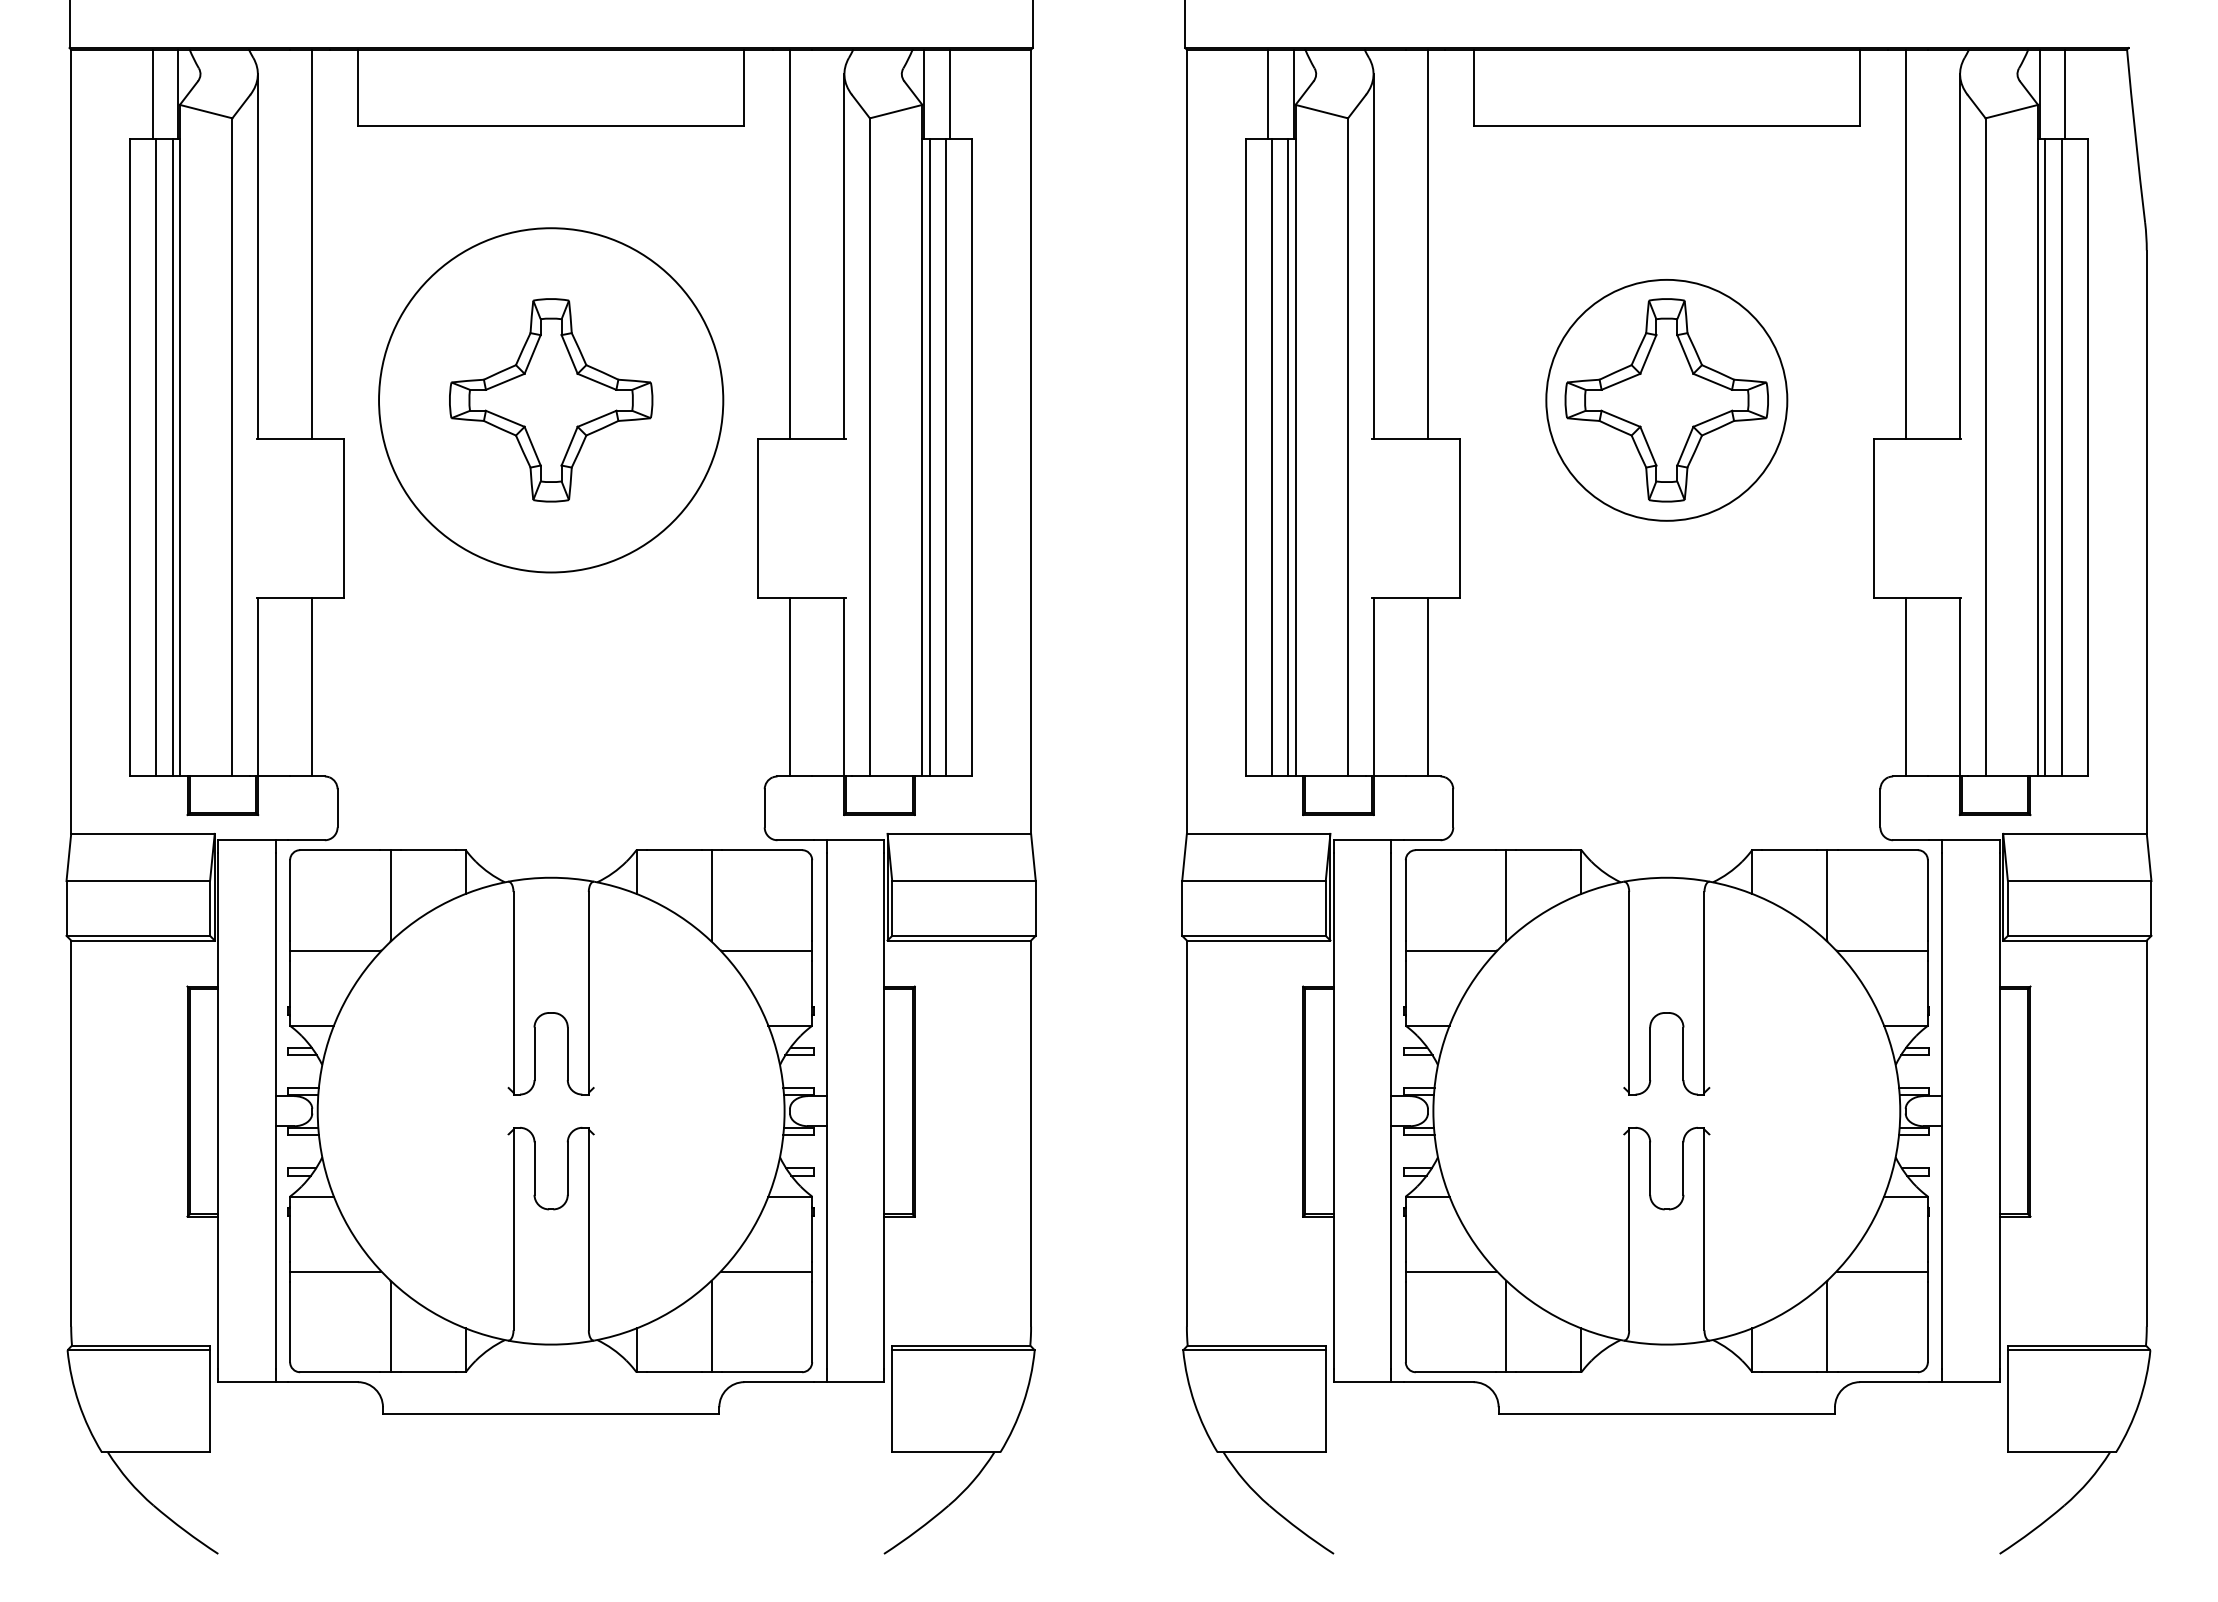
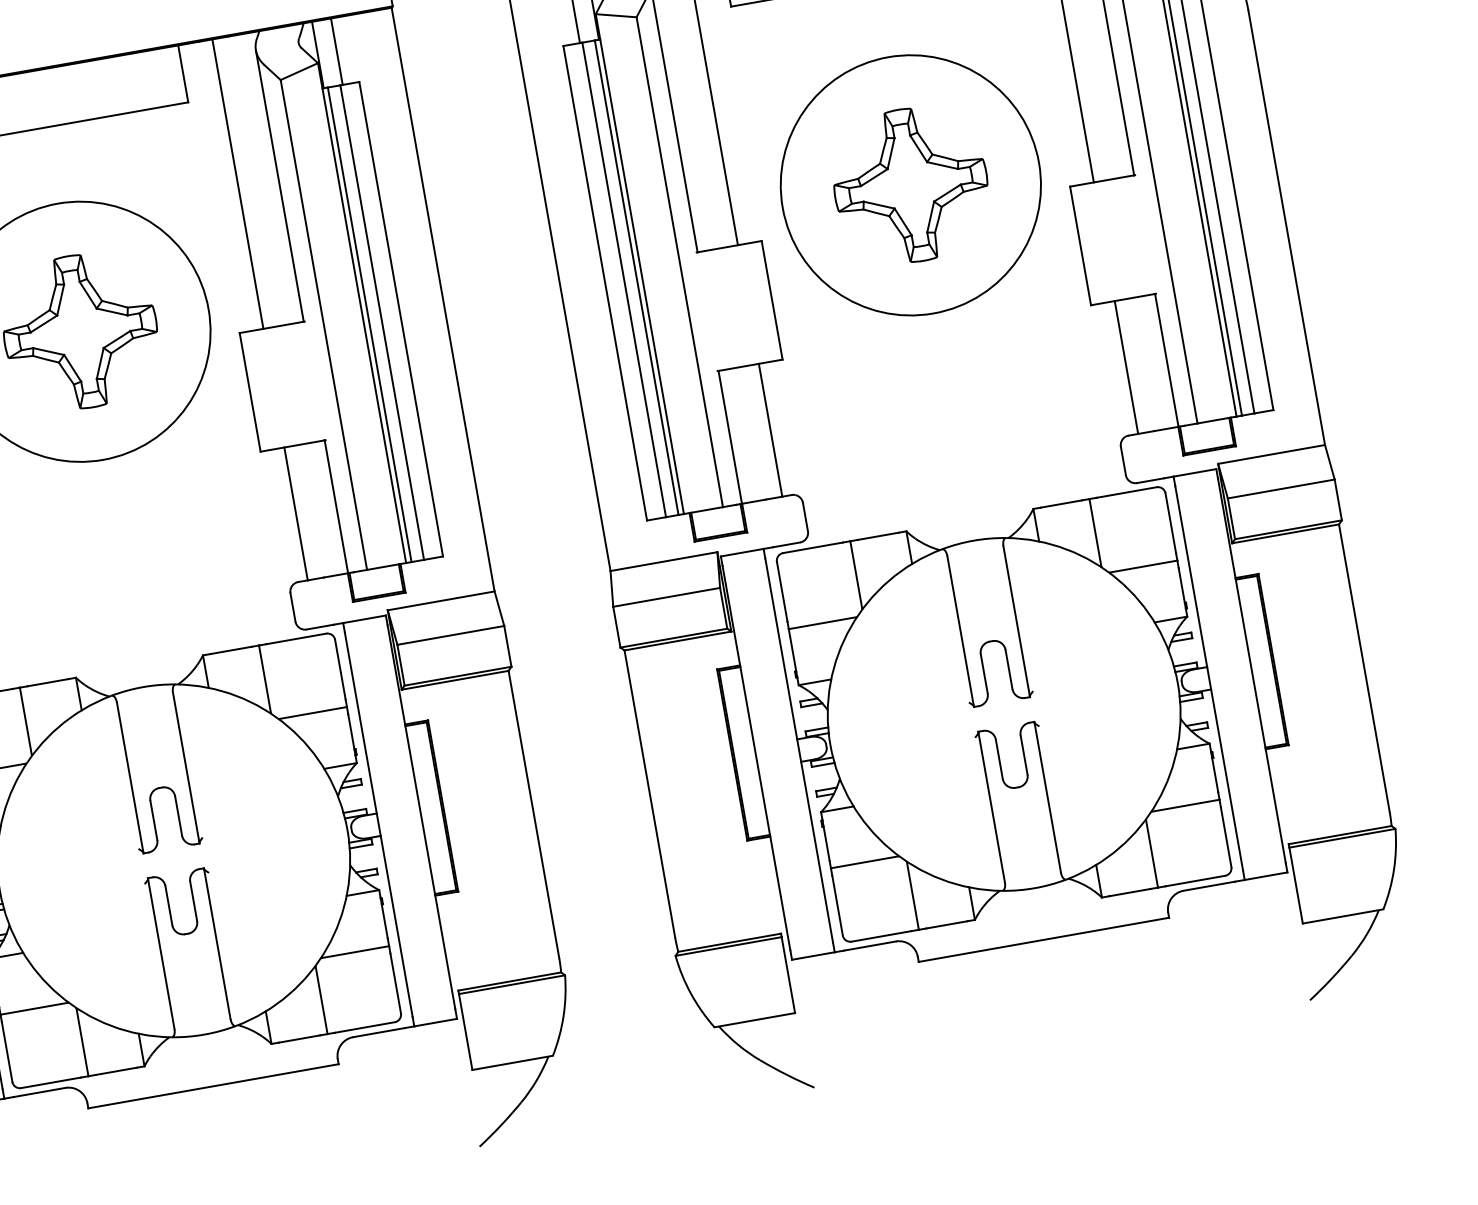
circle: (1666, 400) -> (910, 185), size x1.43

